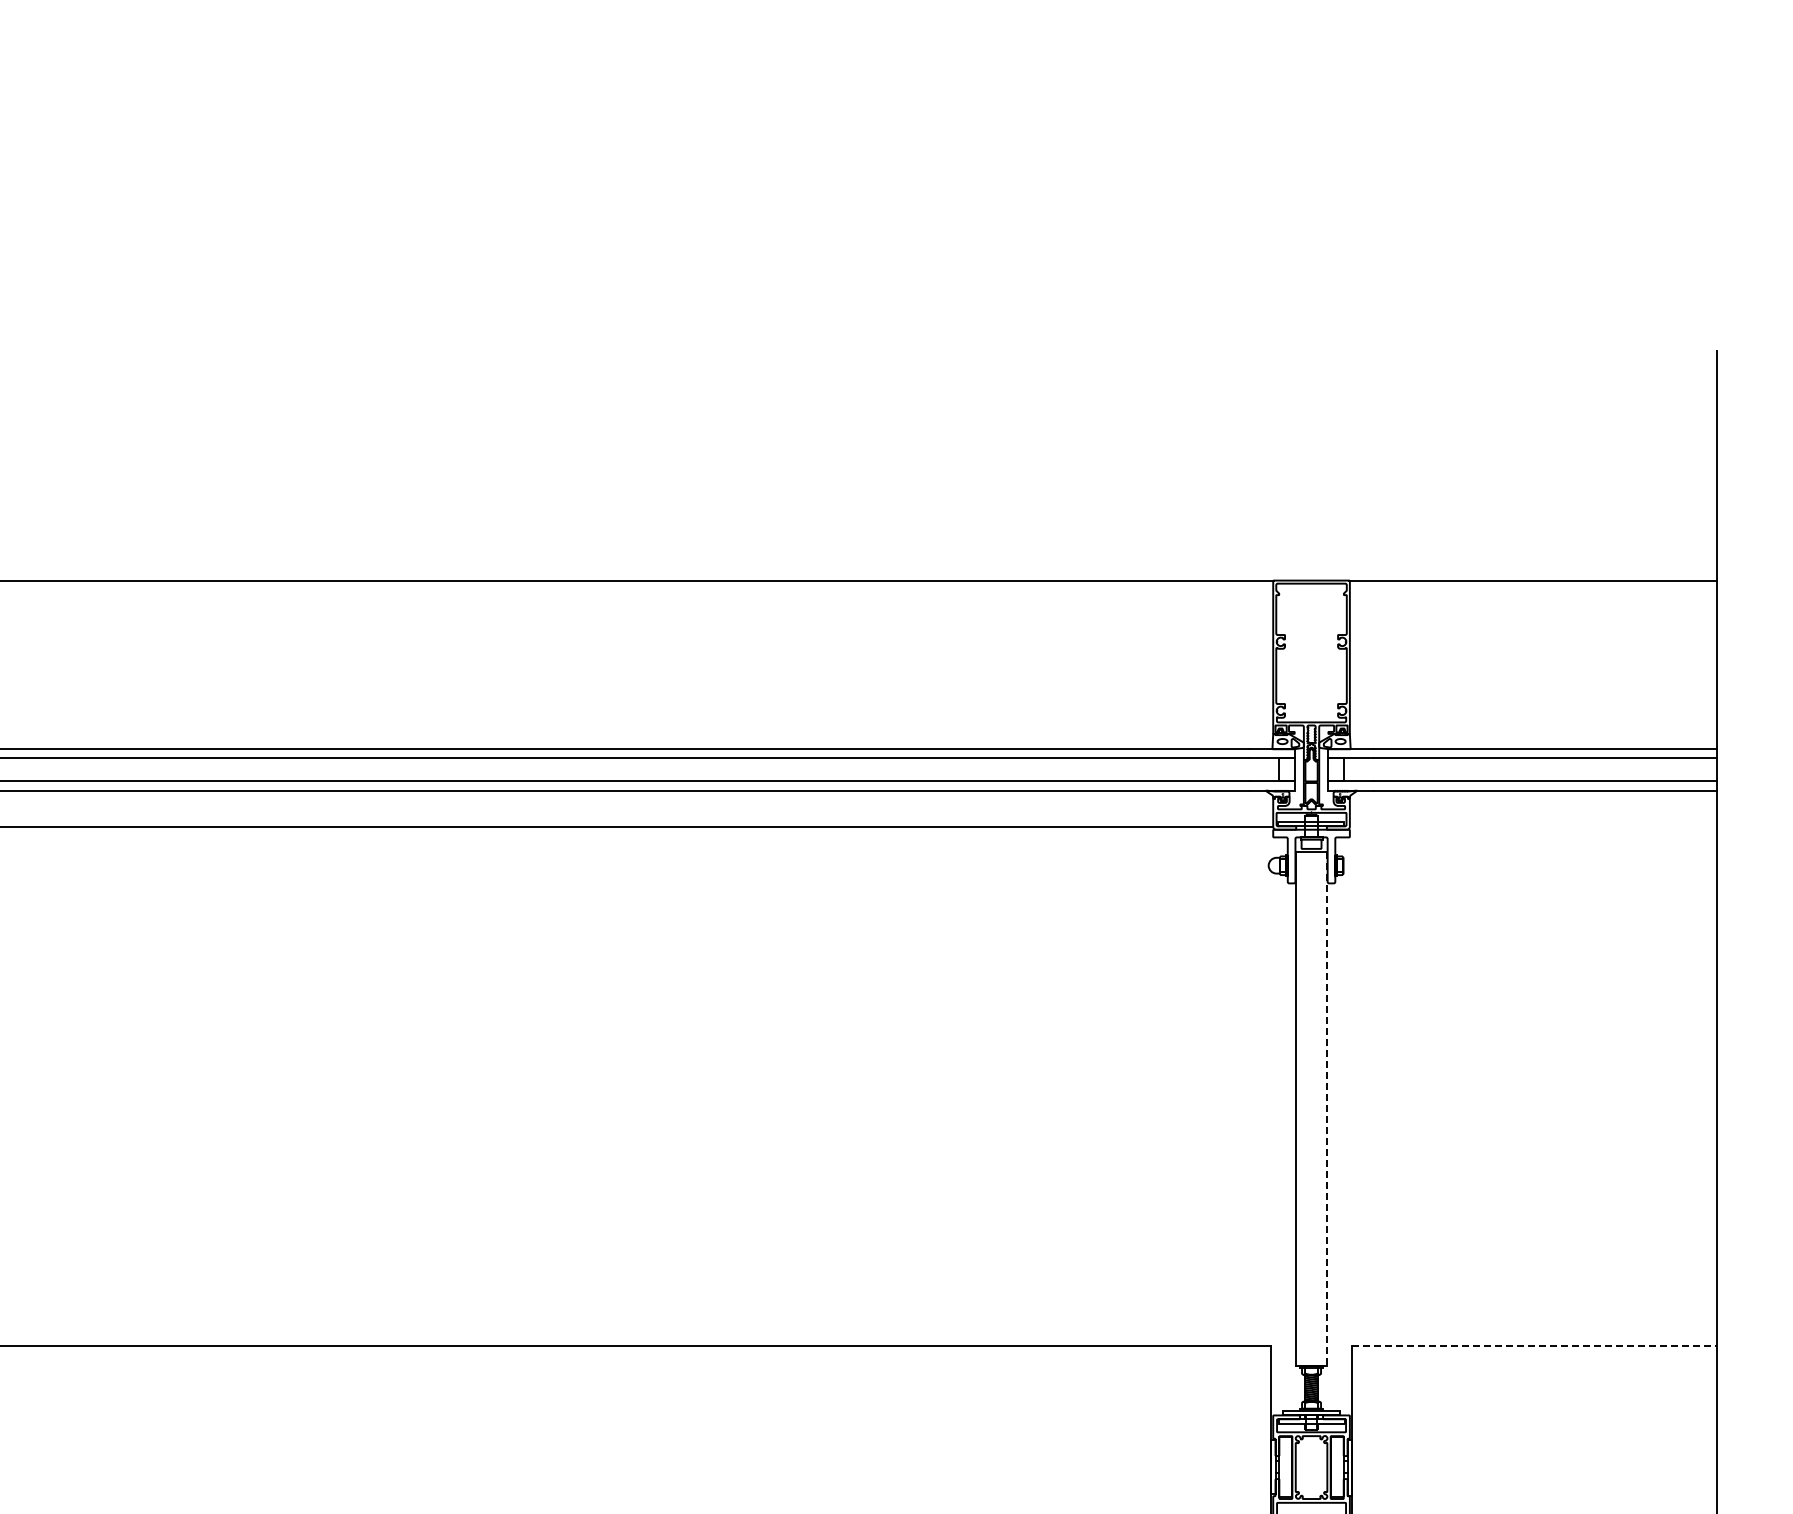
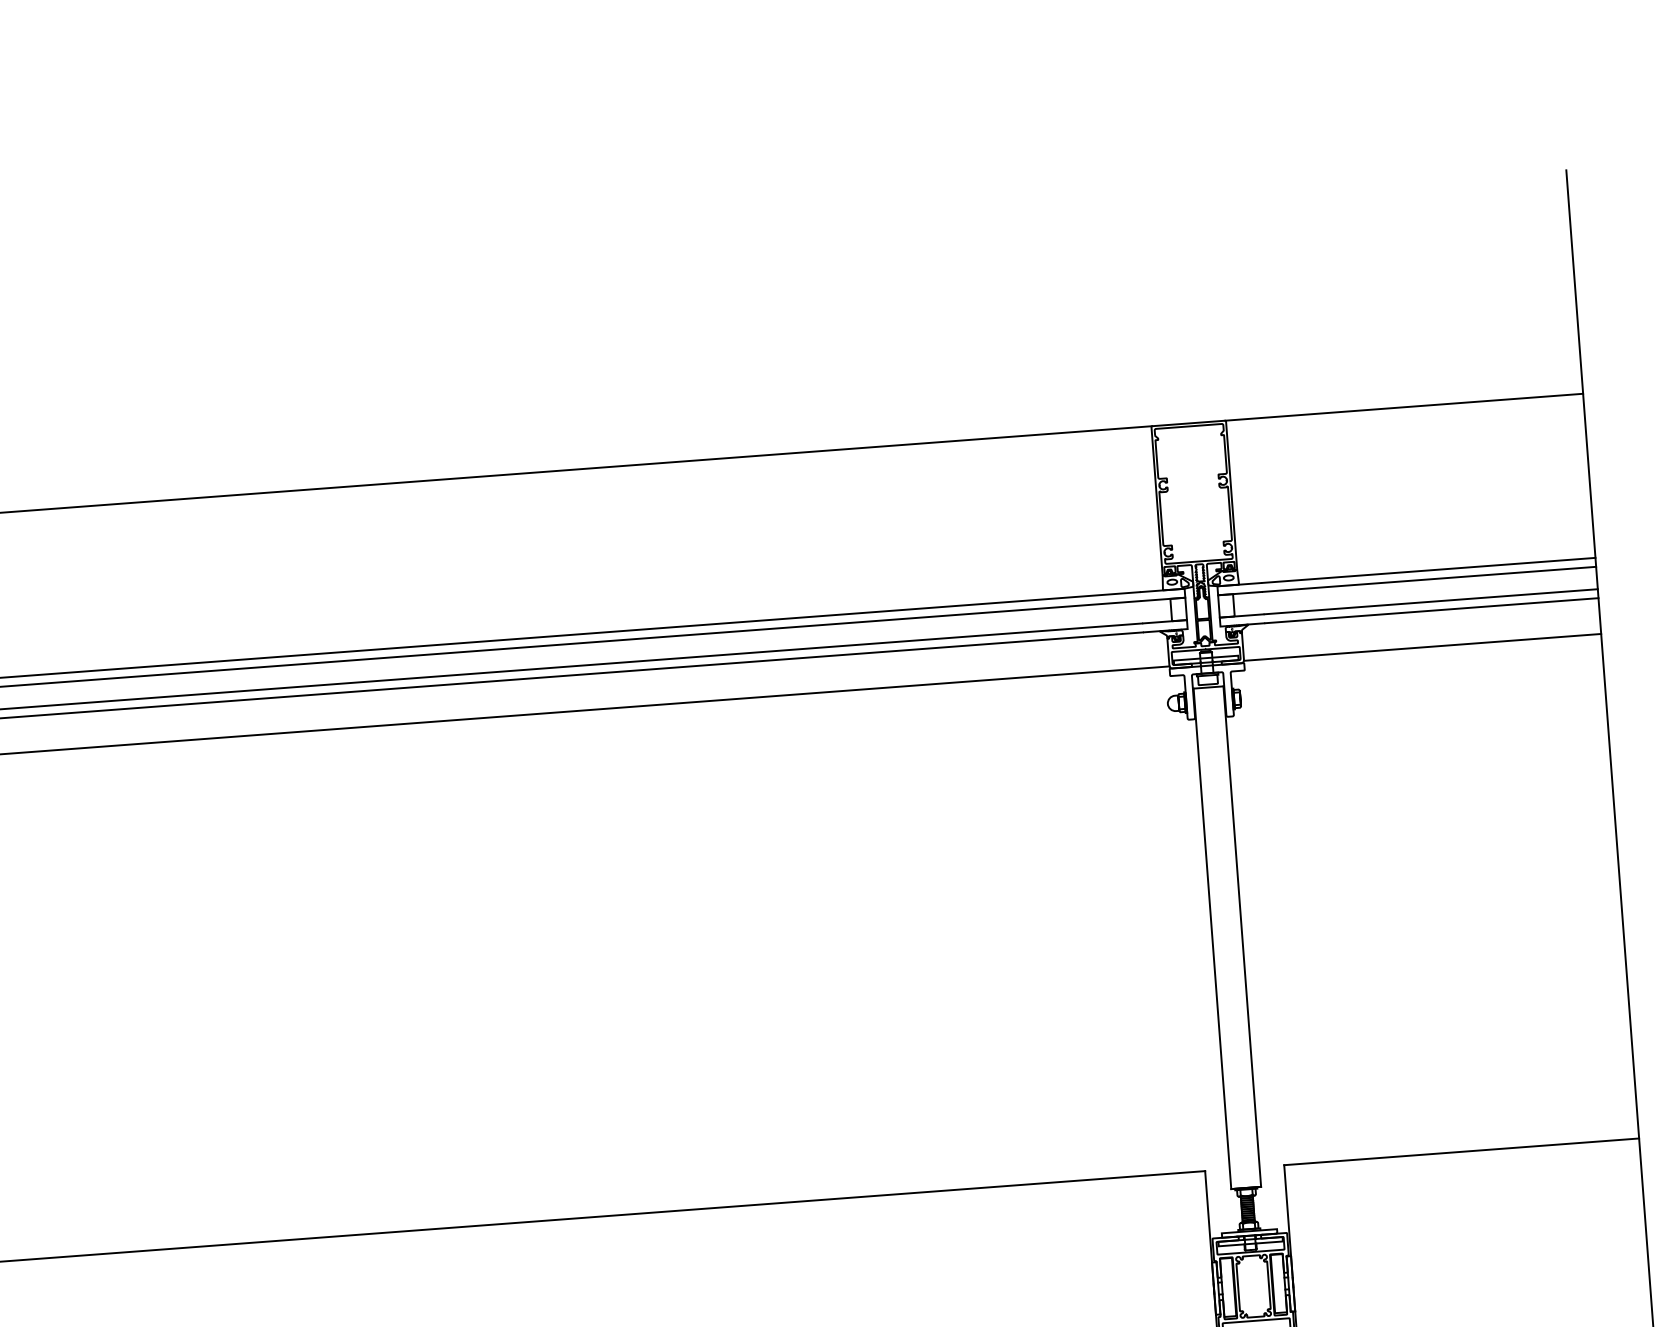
line: (1532, 827) -> (1421, 647), added
line: (1326, 1109) -> (1241, 936), dashed -> solid
line: (1535, 1345) -> (1462, 1151), dashed -> solid

